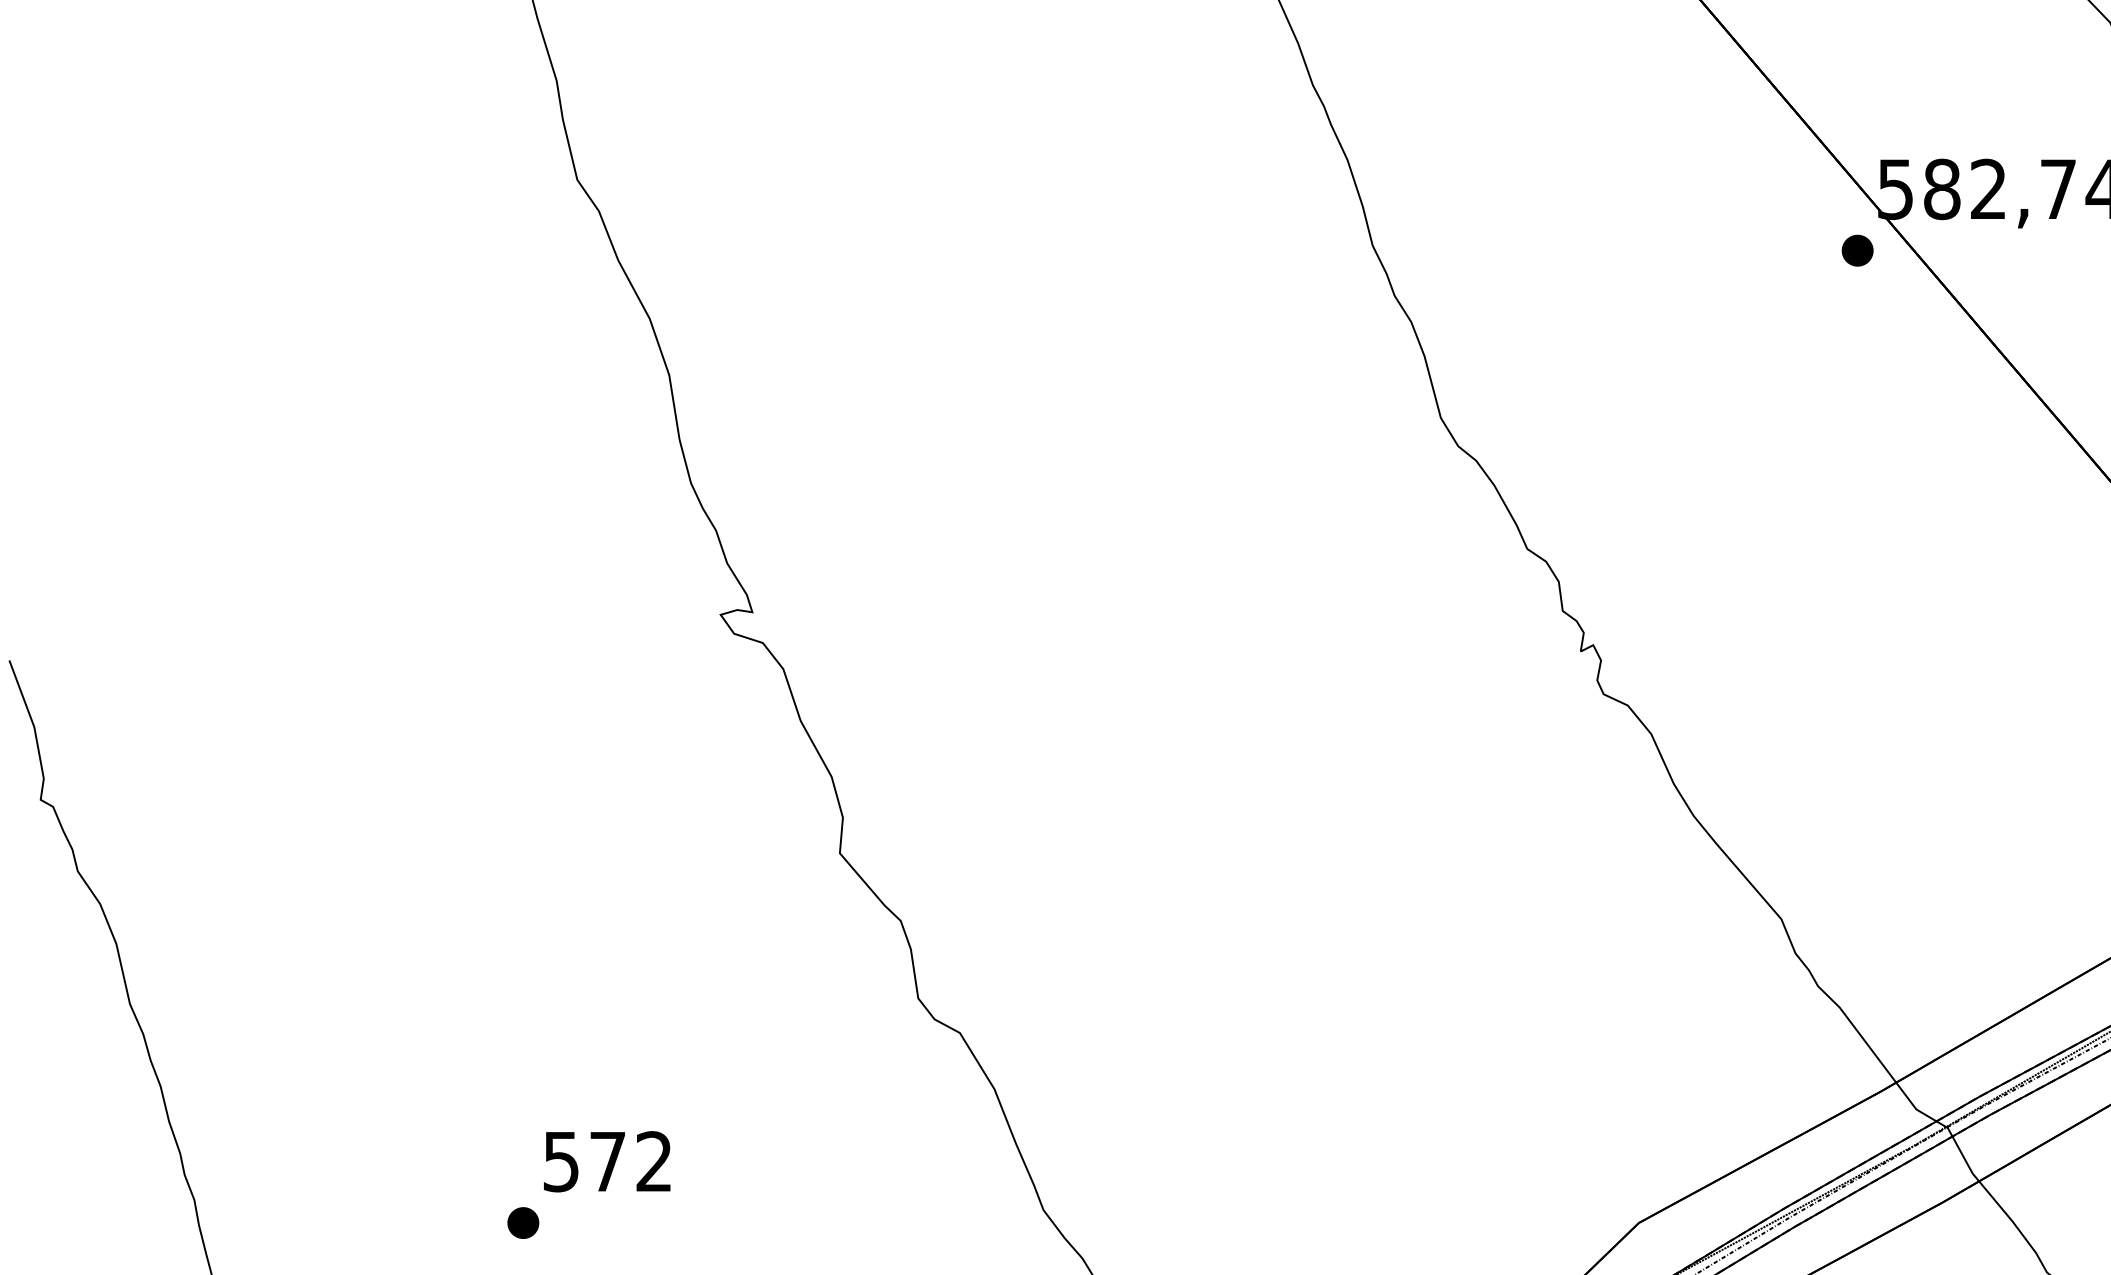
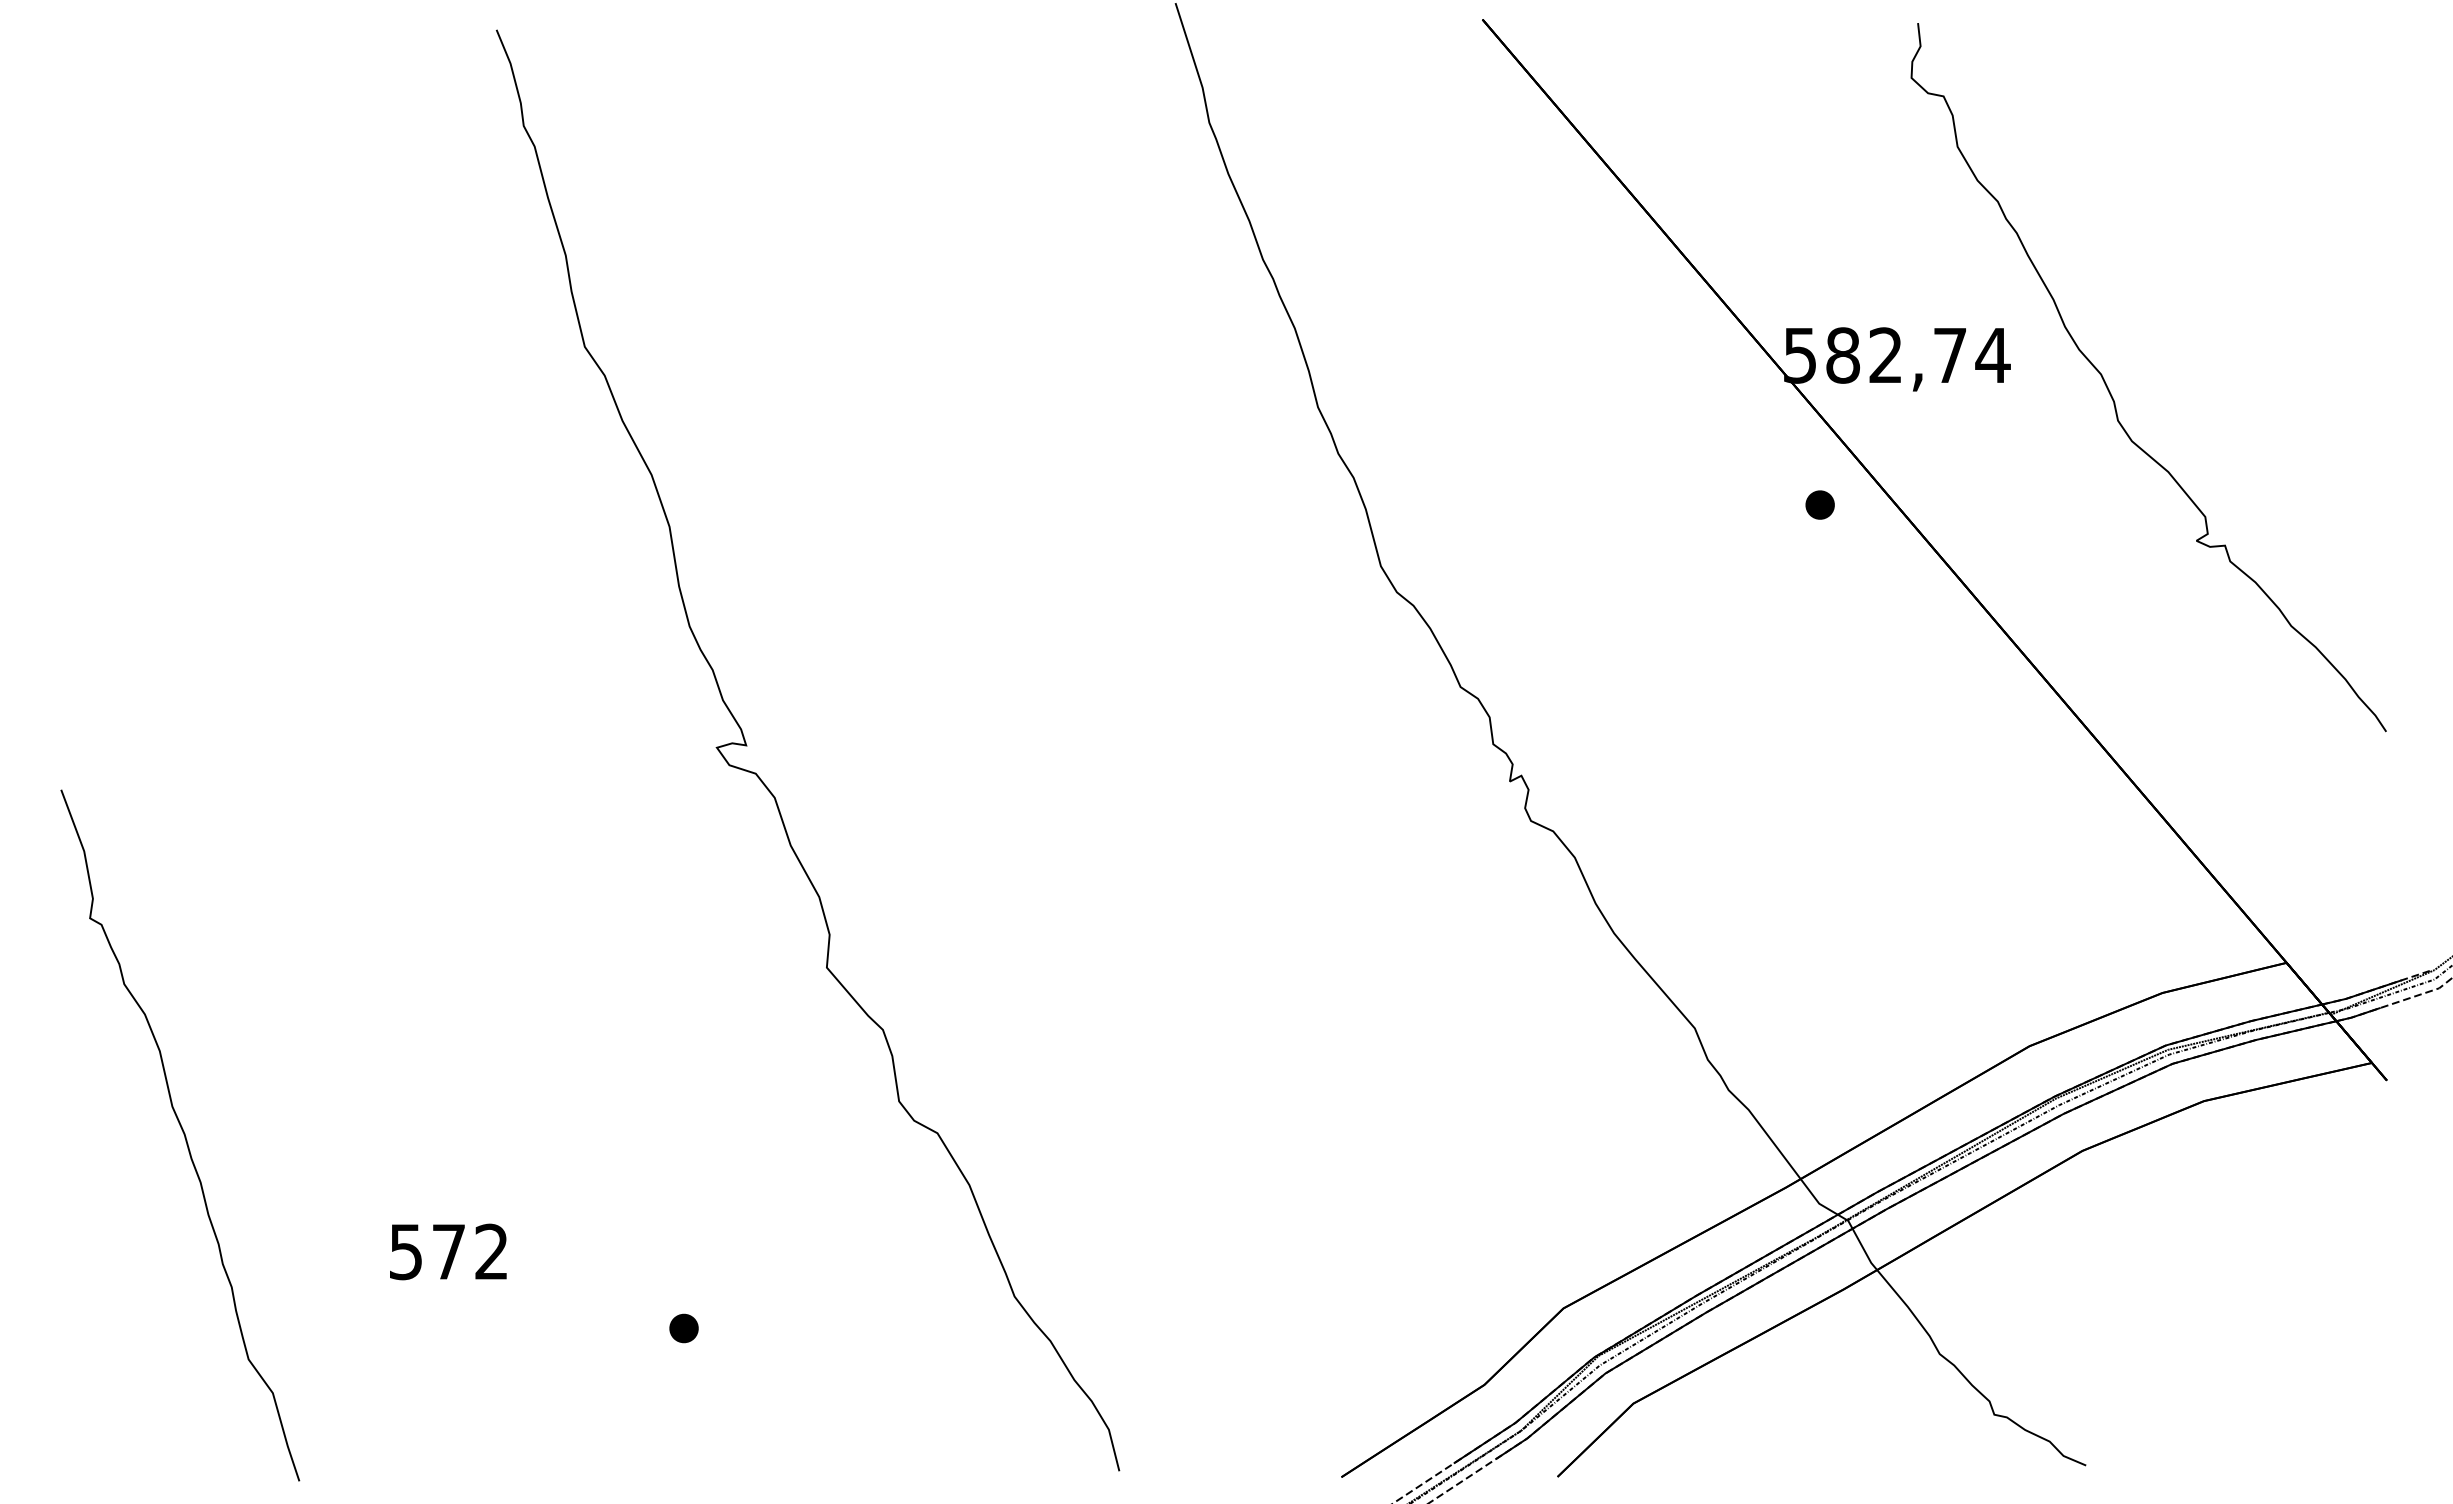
part: (1856, 250) -> (1819, 504), moved
text: (607, 1161) -> (448, 1251), moved
part: (522, 1223) -> (683, 1328), moved

